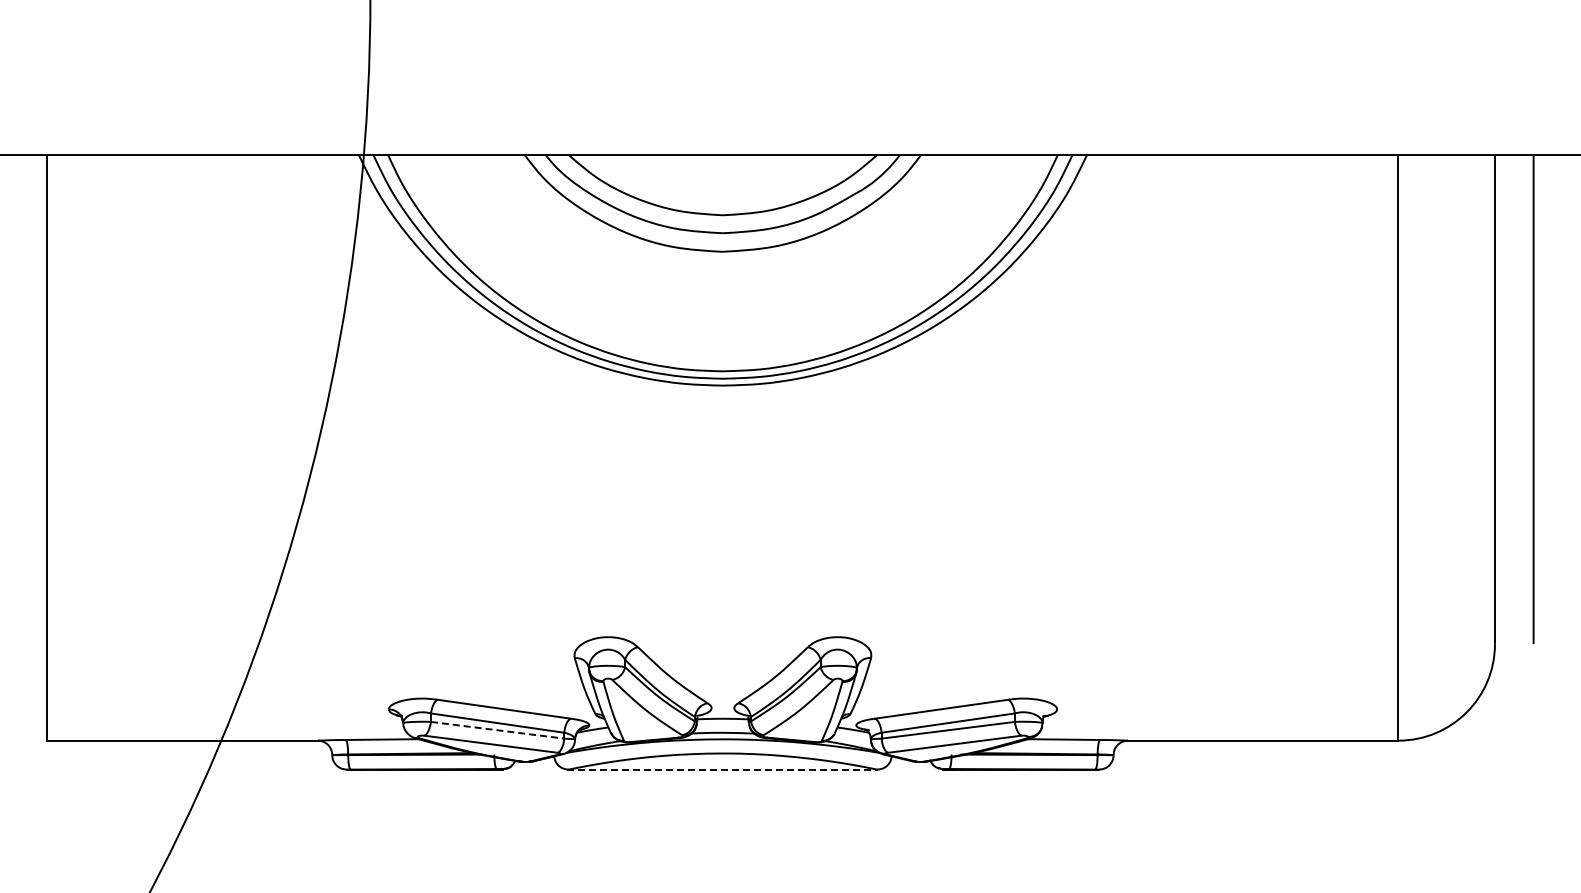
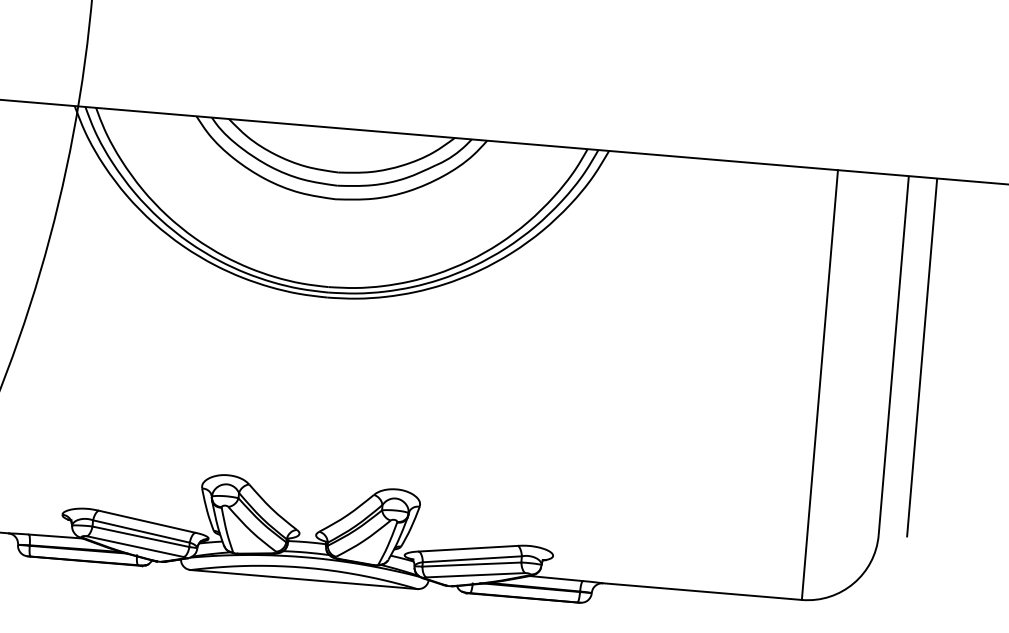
line: (498, 730) -> (141, 537), dashed -> solid
line: (723, 769) -> (304, 579), dashed -> solid

